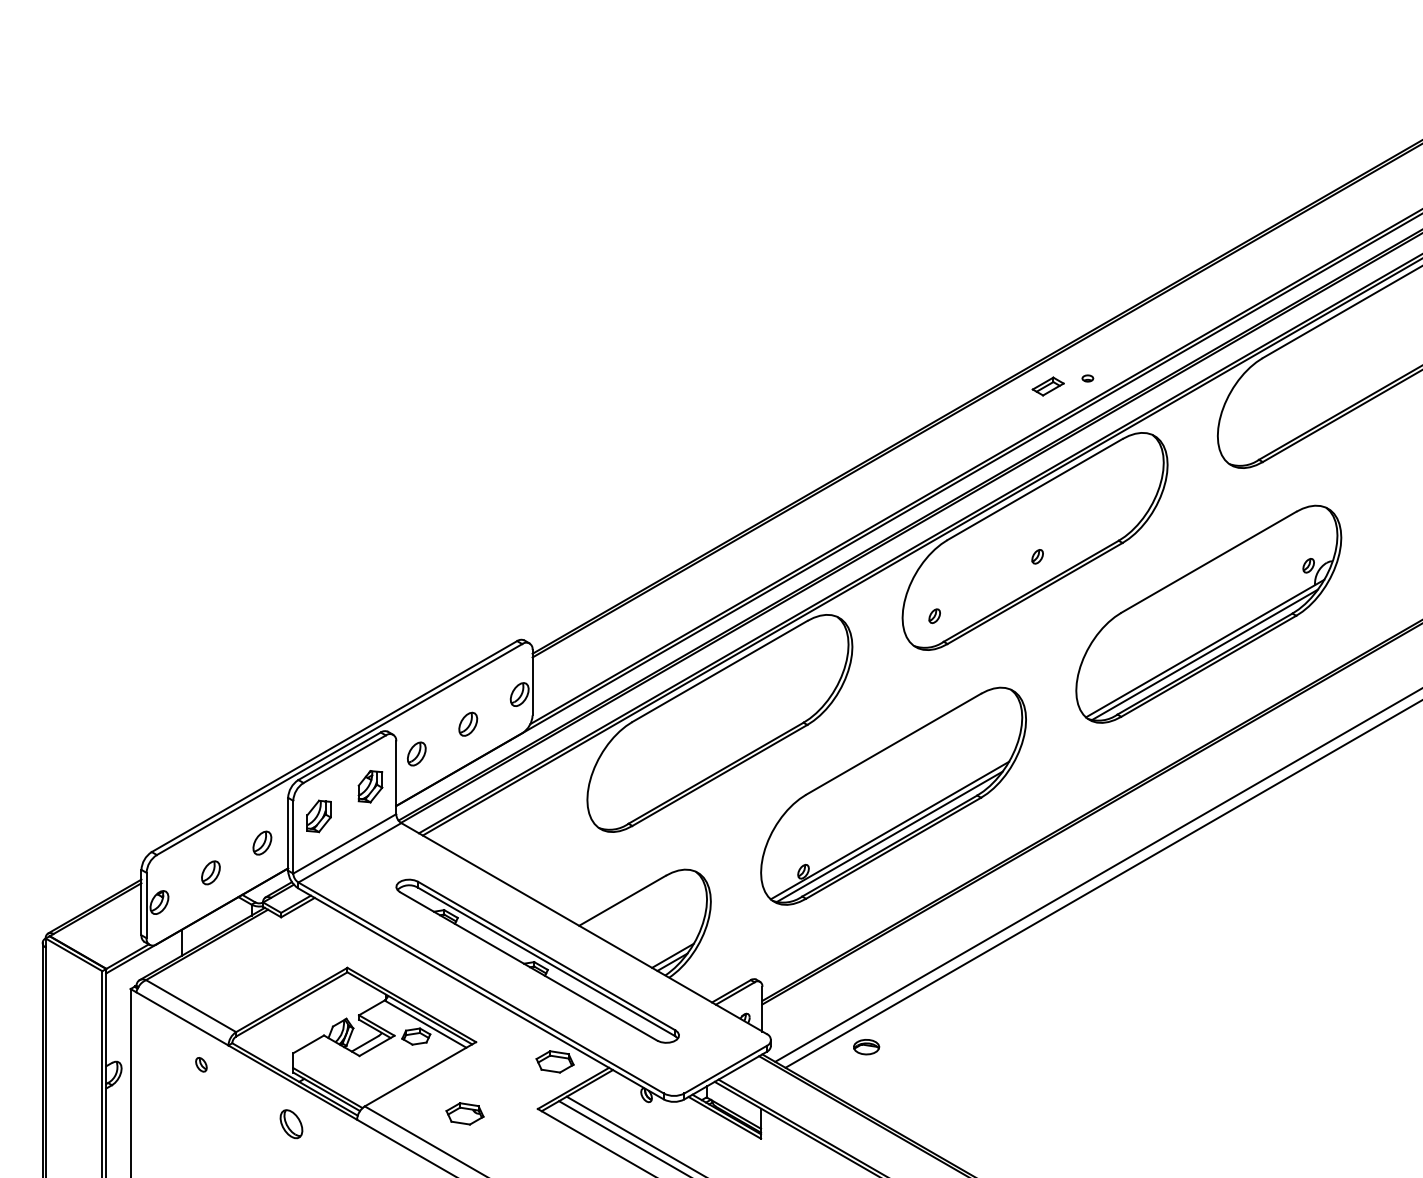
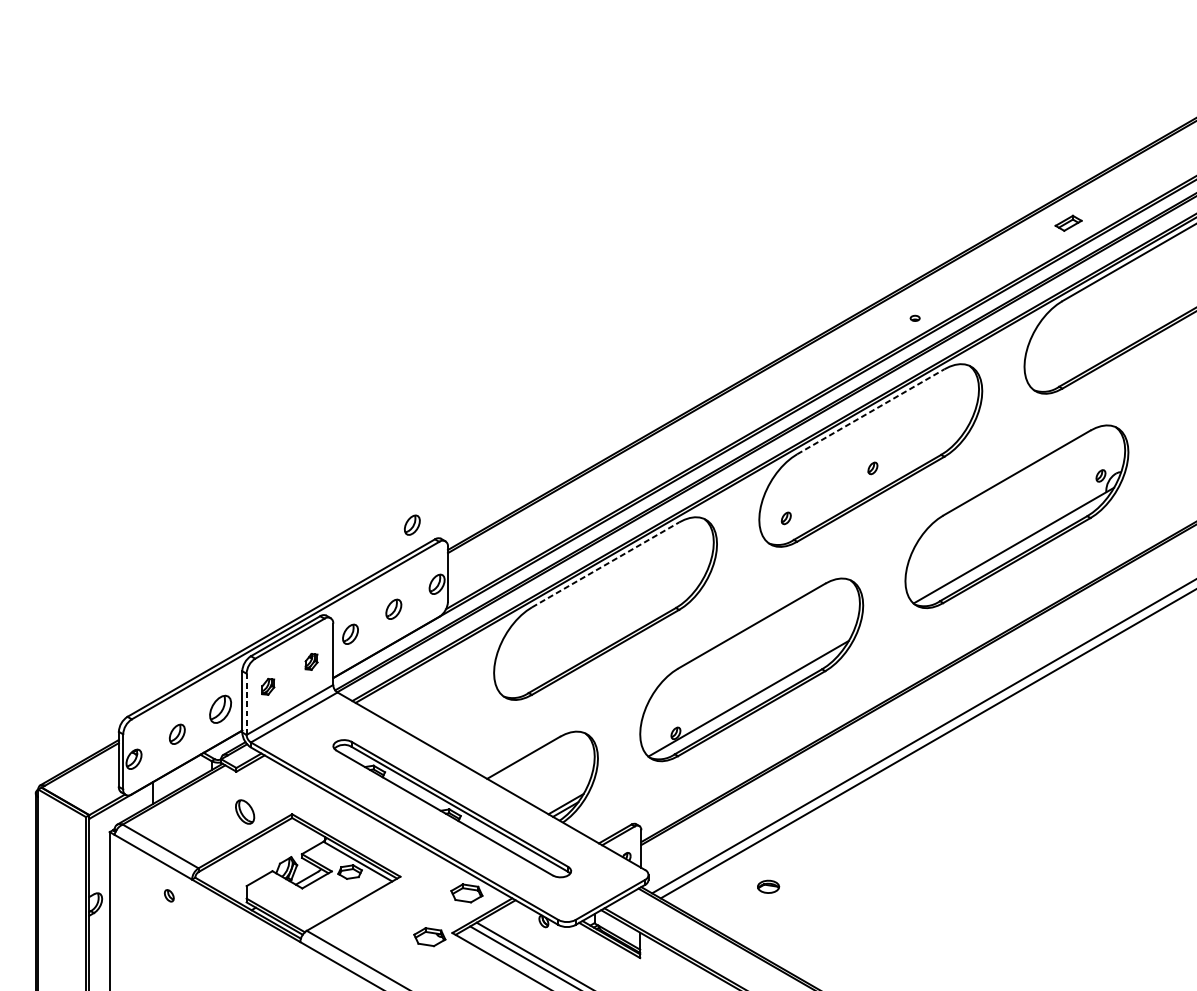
part: (1047, 386) -> (1068, 223), moved
line: (1035, 489) -> (871, 411), solid -> dashed
part: (490, 623) -> (412, 524), added
line: (1204, 654) -> (1013, 550), removed
line: (720, 671) -> (606, 564), solid -> dashed
part: (370, 786) -> (311, 661), size x0.6
part: (318, 816) -> (267, 686), size x0.6
line: (293, 836) -> (246, 703), solid -> dashed
line: (889, 836) -> (748, 703), removed
part: (262, 842) -> (220, 708), size x1.4
part: (866, 1047) -> (768, 887), moved
part: (464, 1113) -> (429, 936), moved
part: (291, 1124) -> (245, 812), moved

